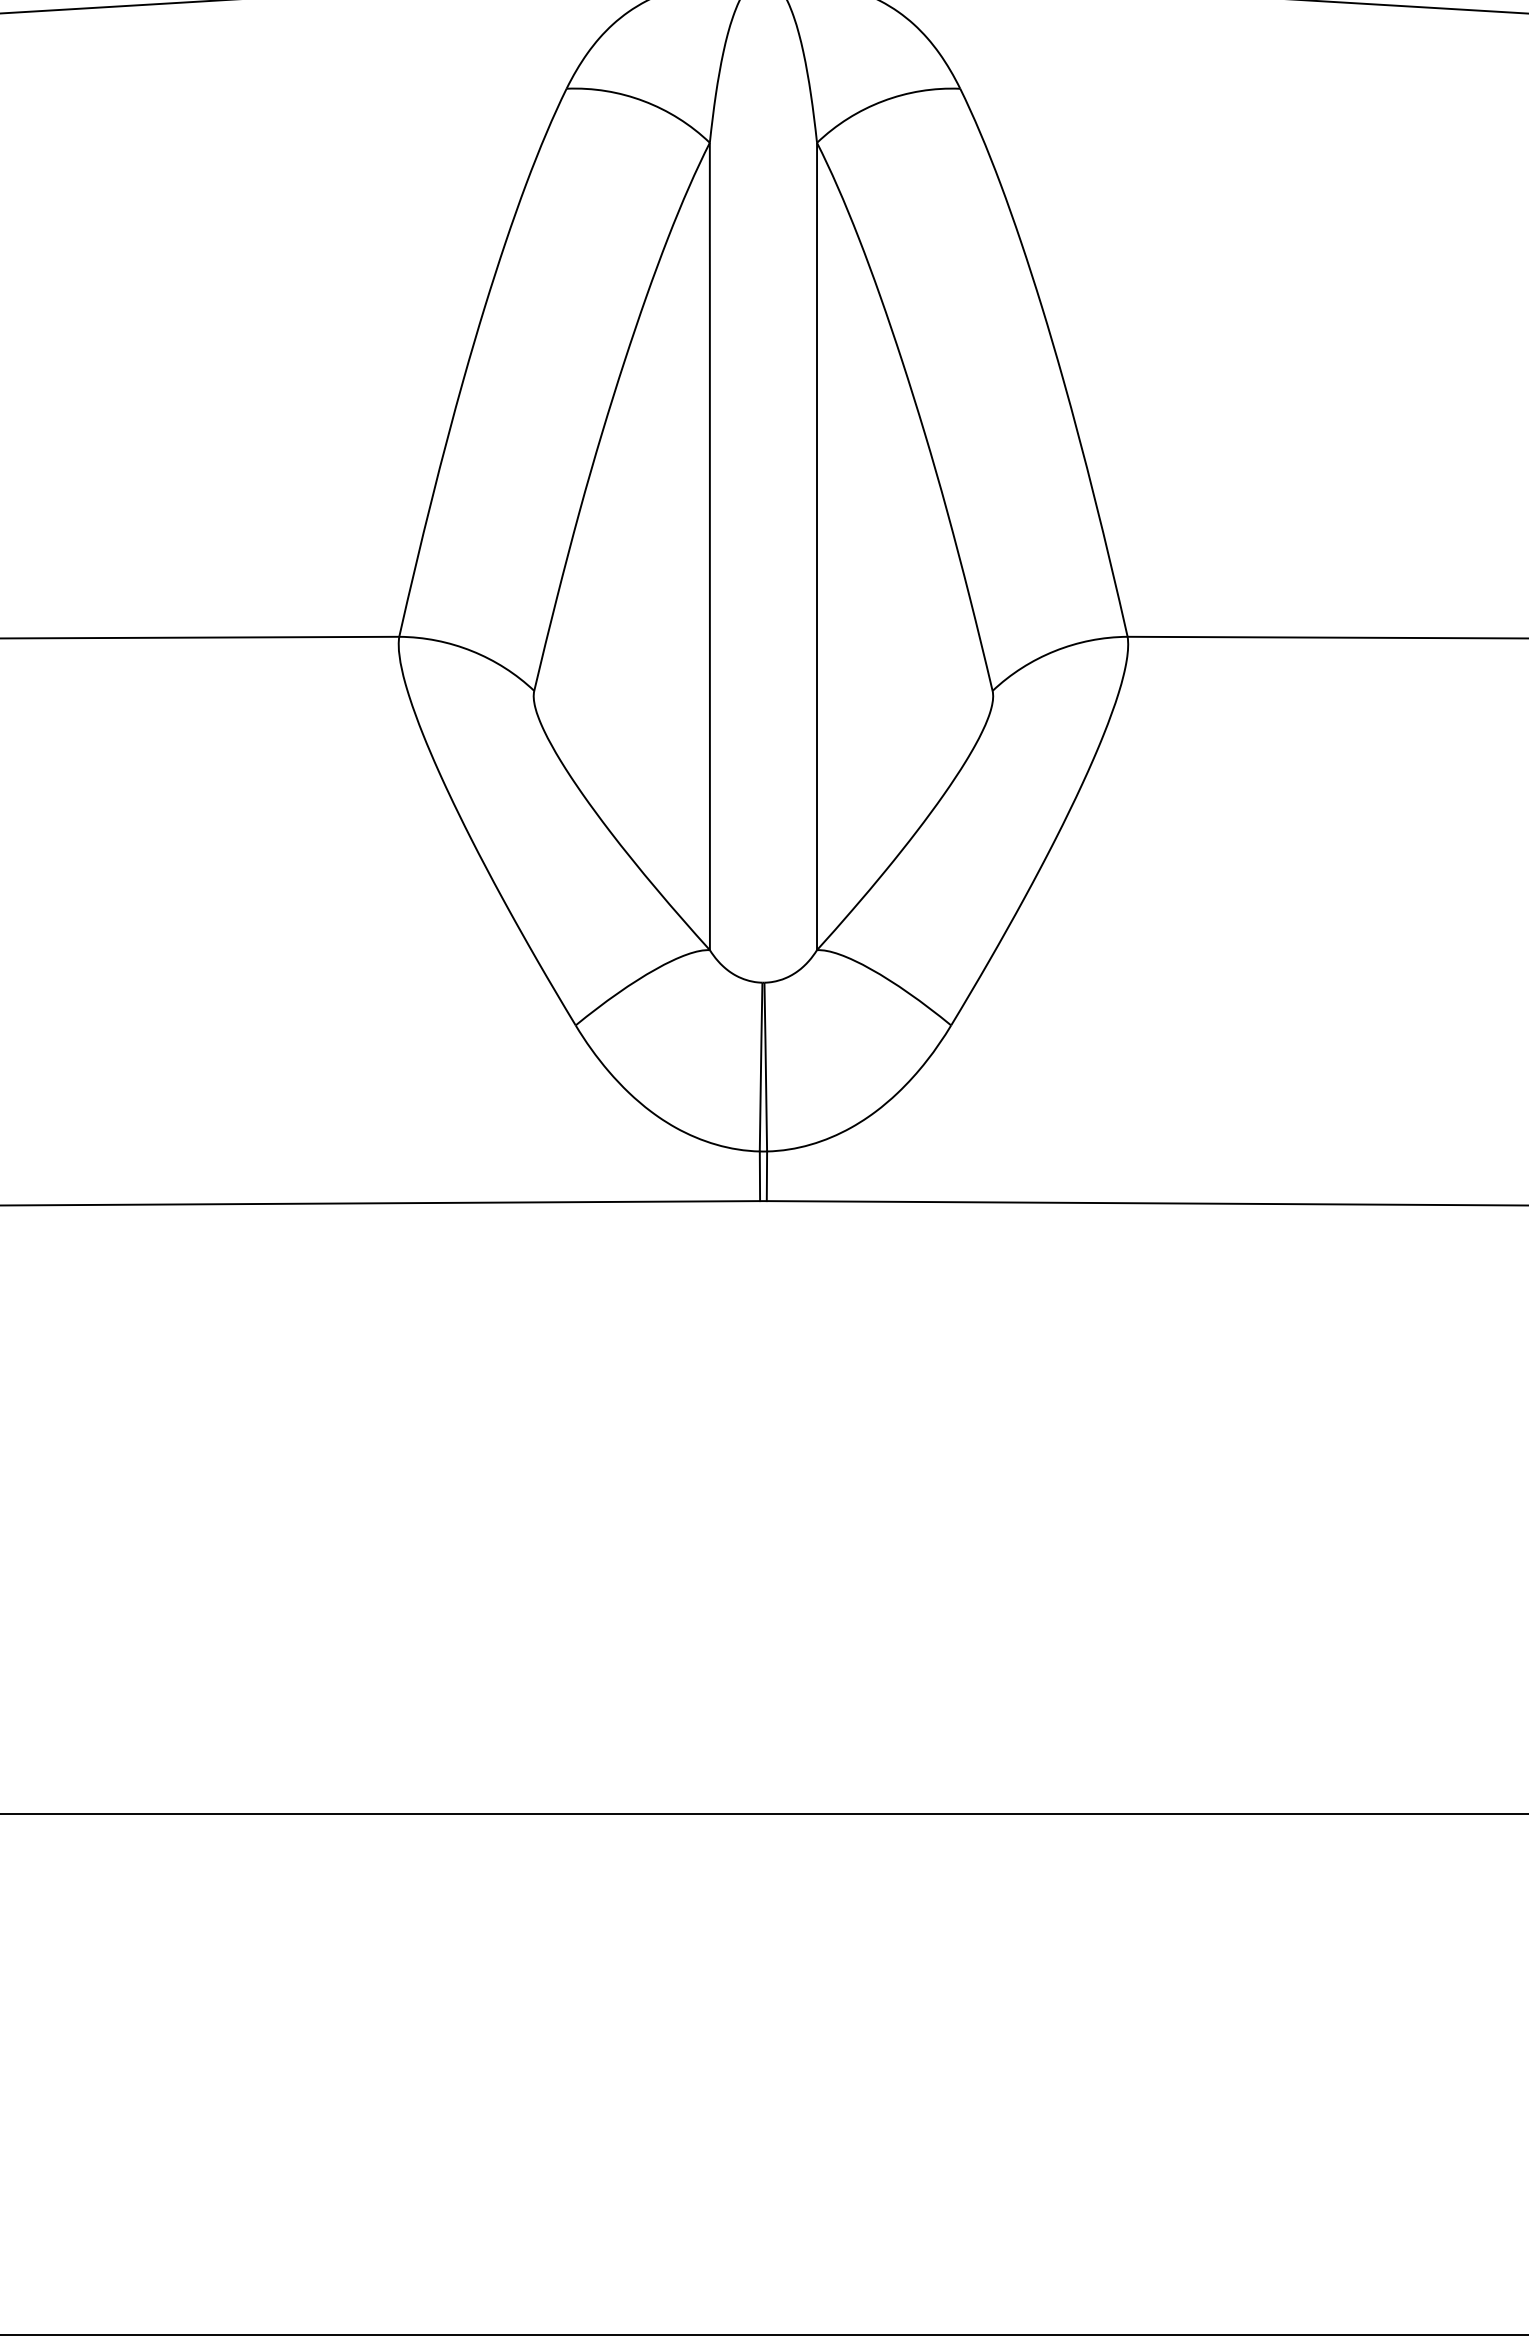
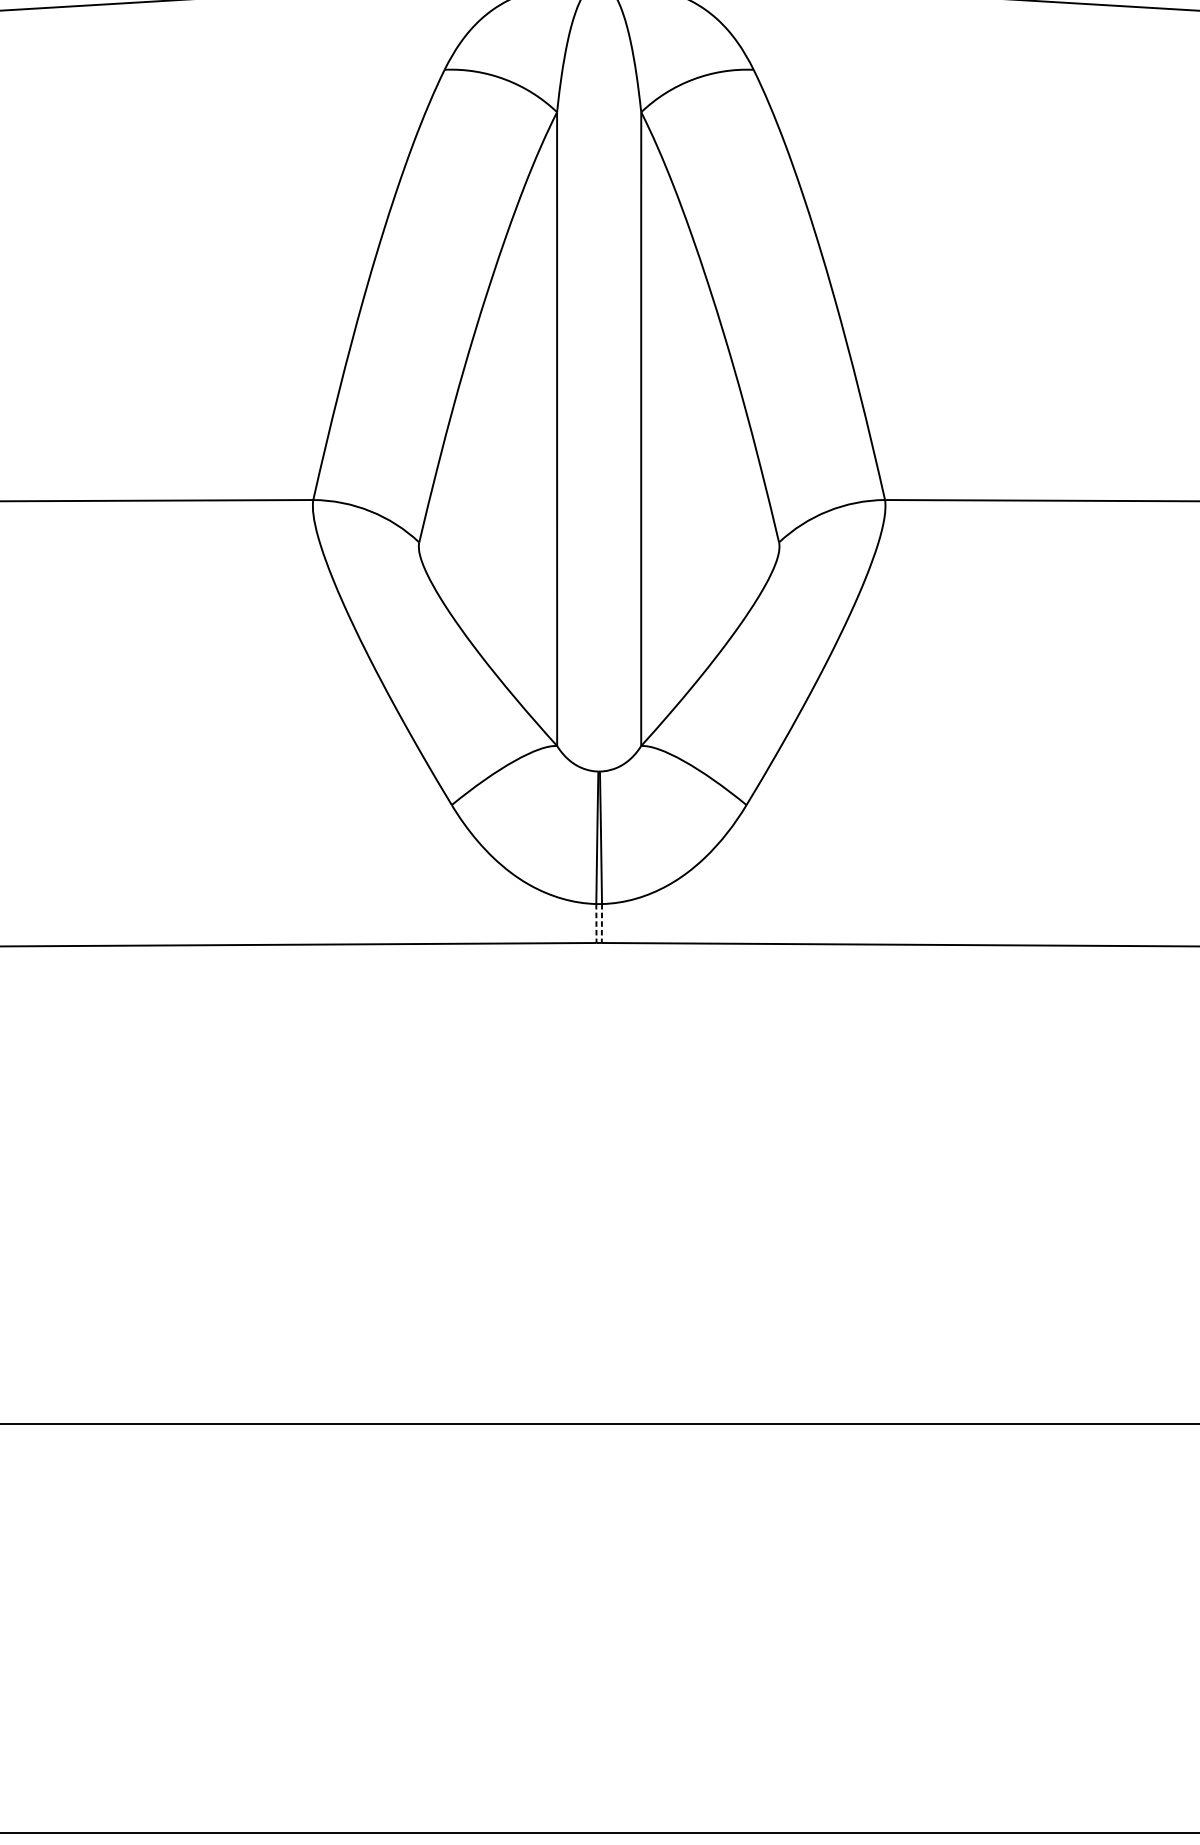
line: (759, 1176) -> (596, 923), solid -> dashed
line: (766, 1176) -> (601, 923), solid -> dashed

